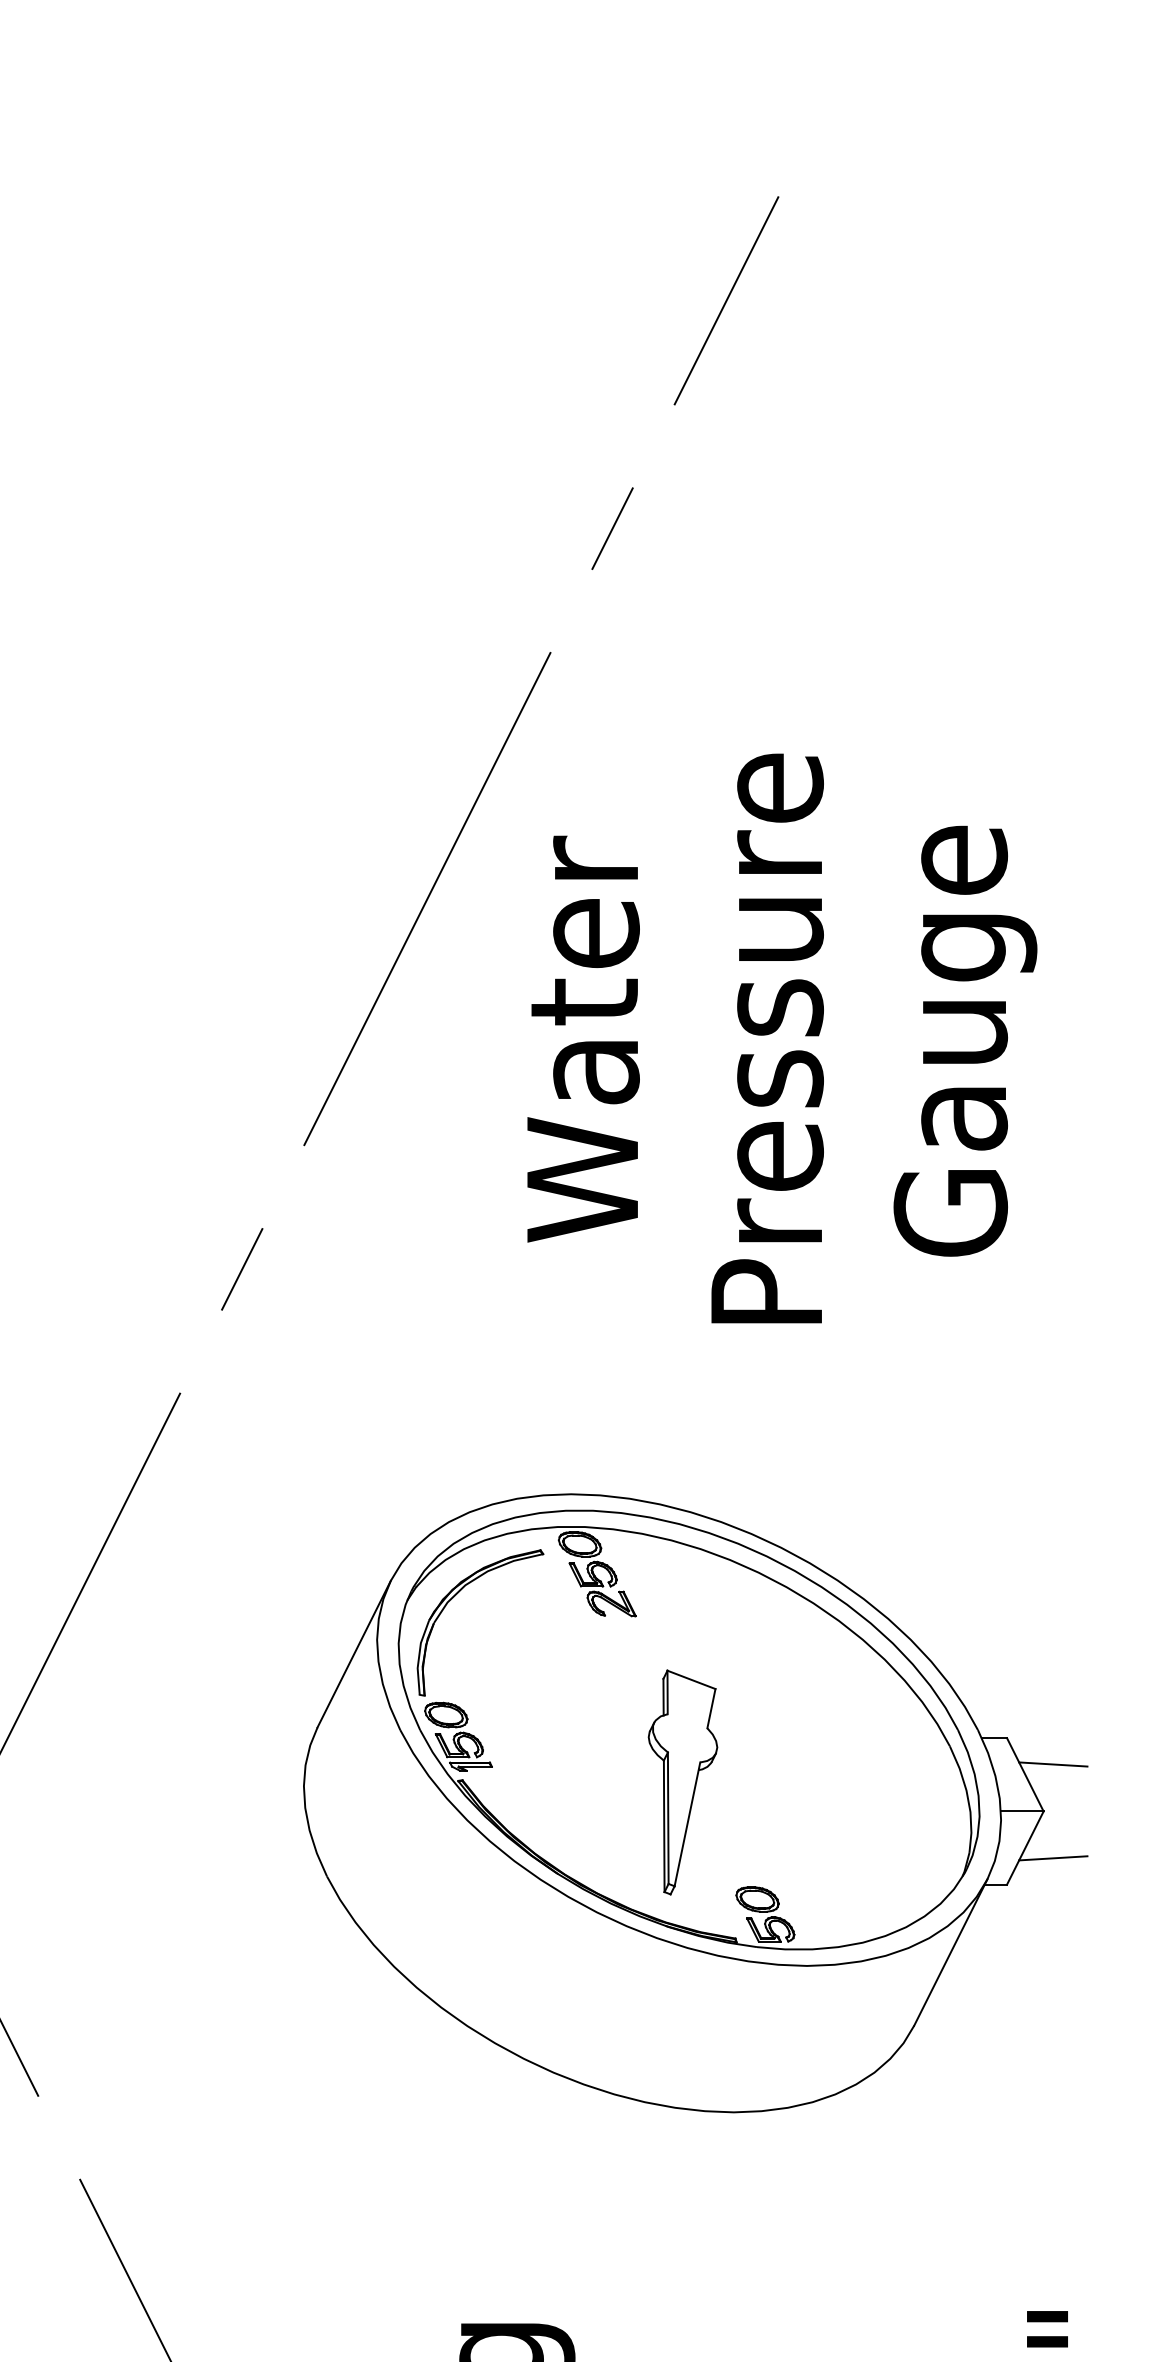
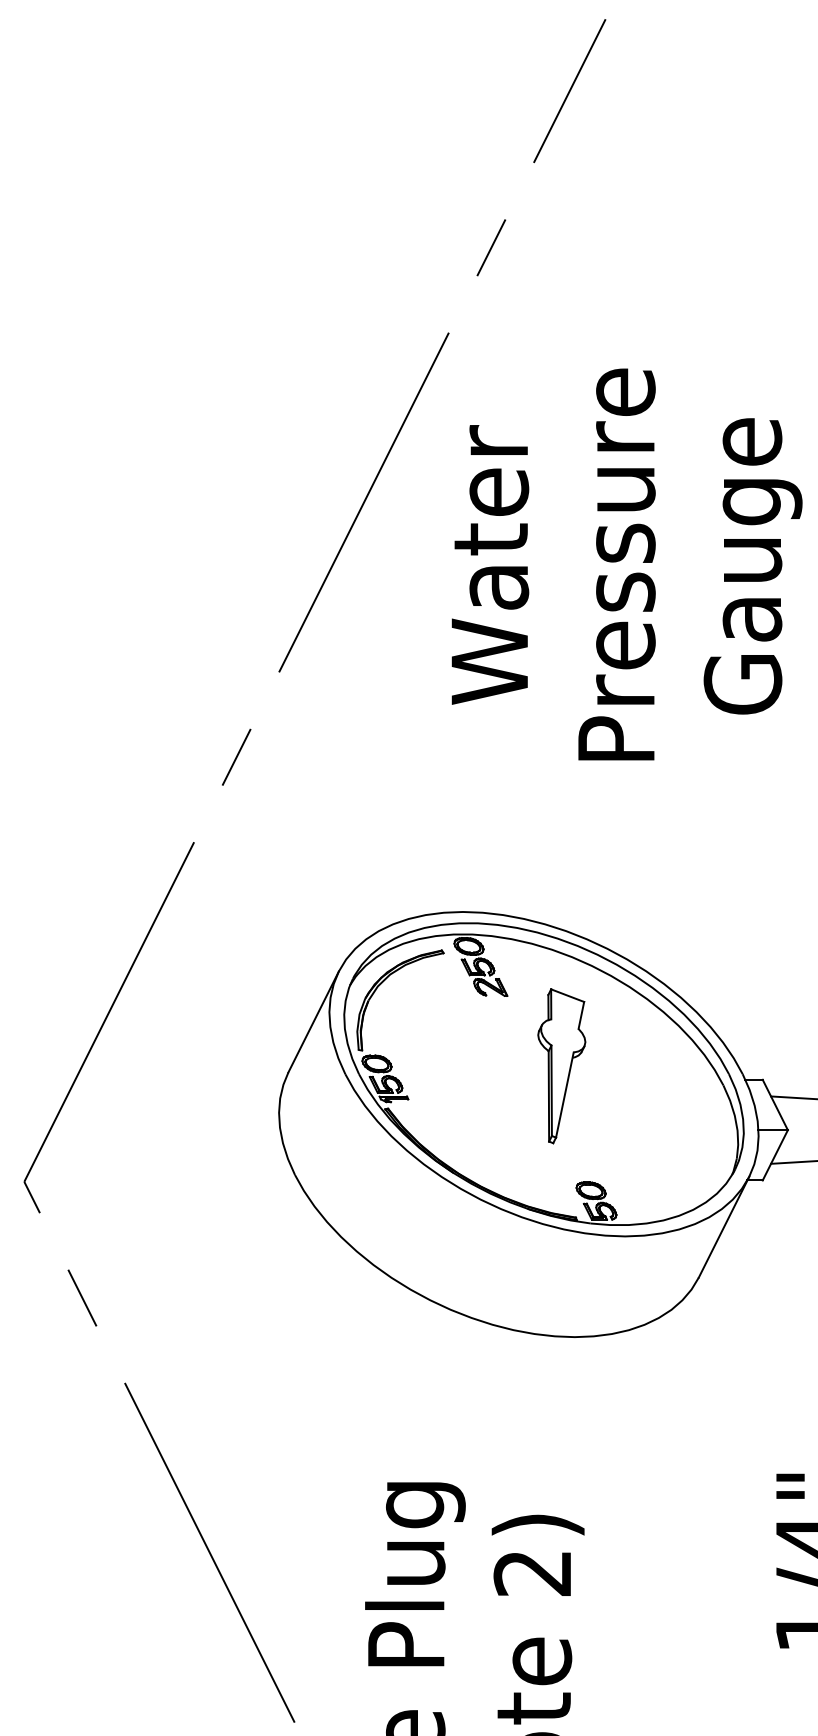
text: (781, 1038) -> (626, 564), moved
part: (682, 1782) -> (561, 1066), moved

